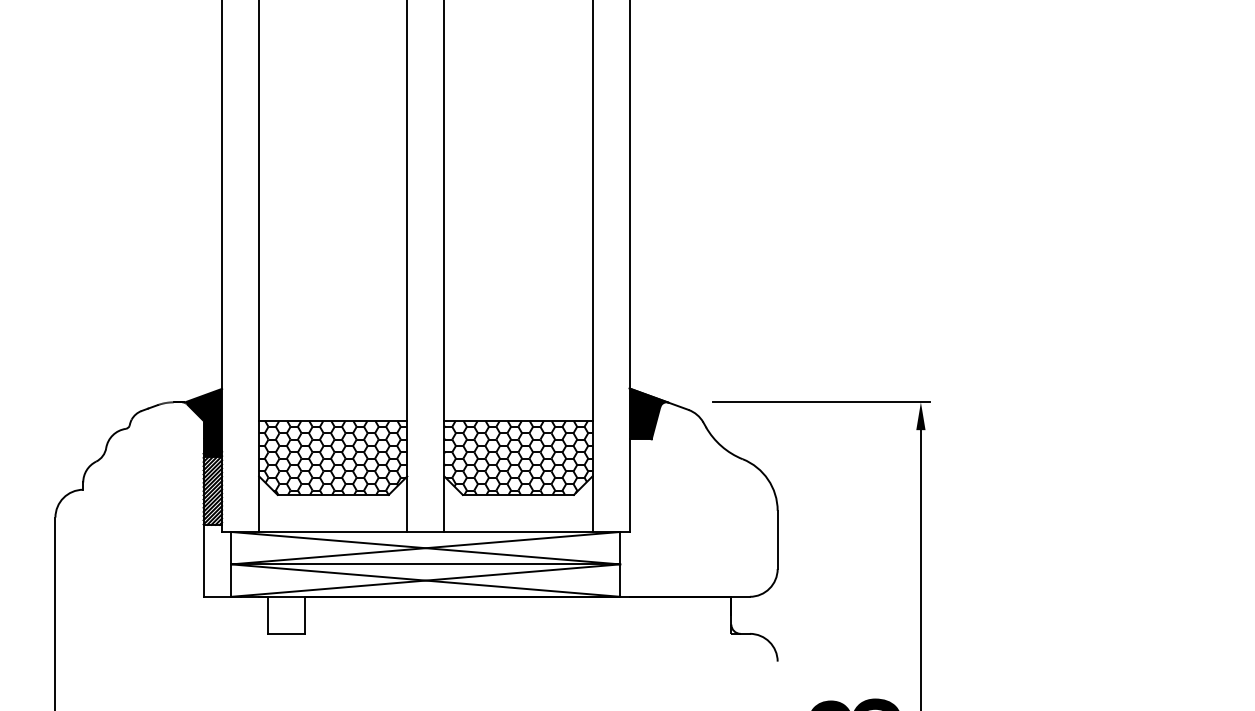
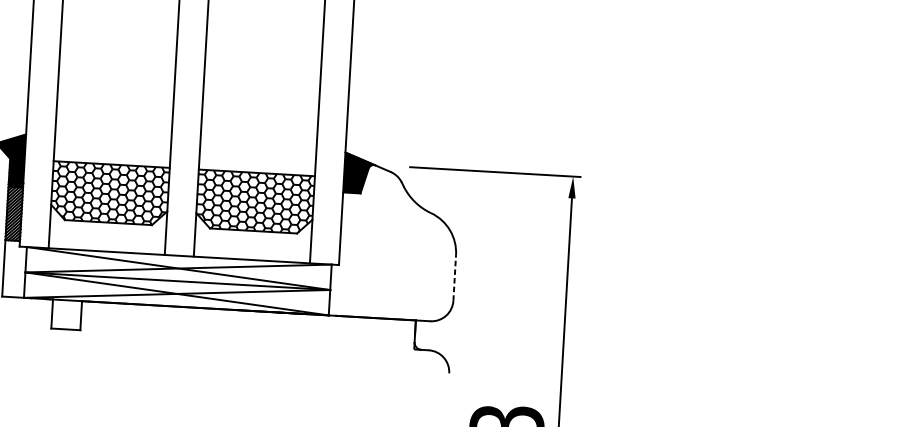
line: (777, 539) -> (454, 277), solid -> dashed

